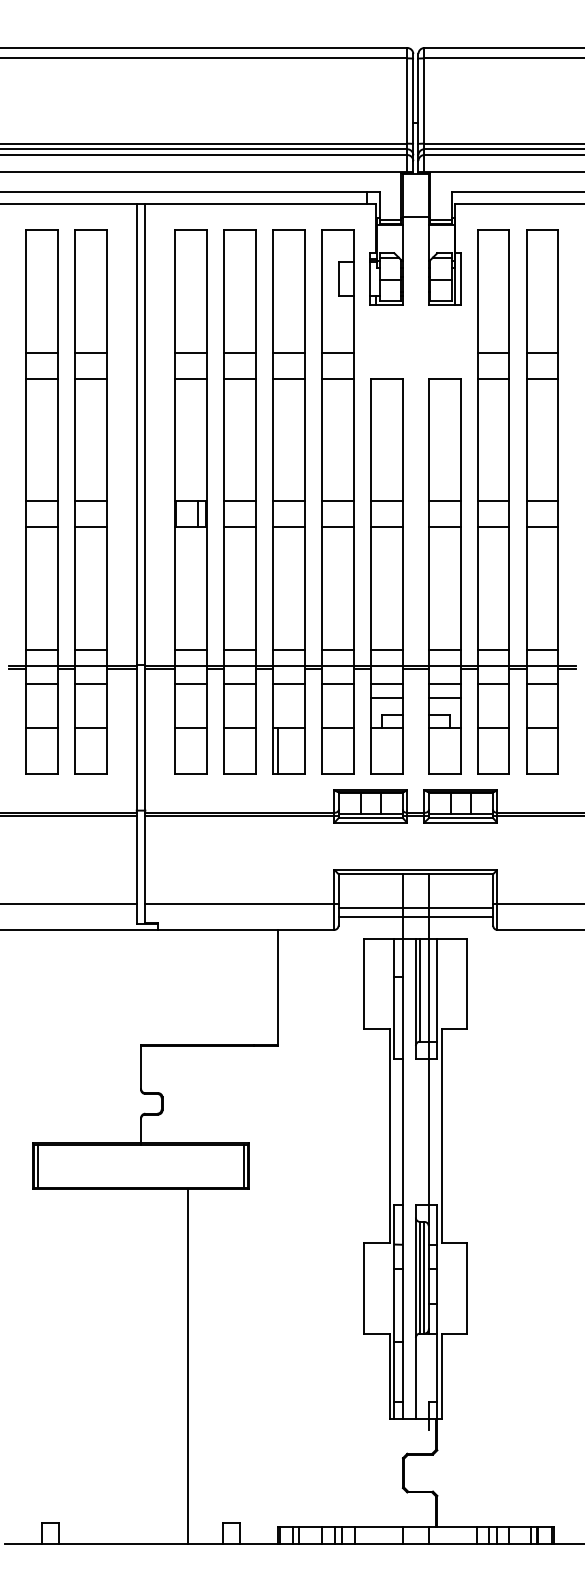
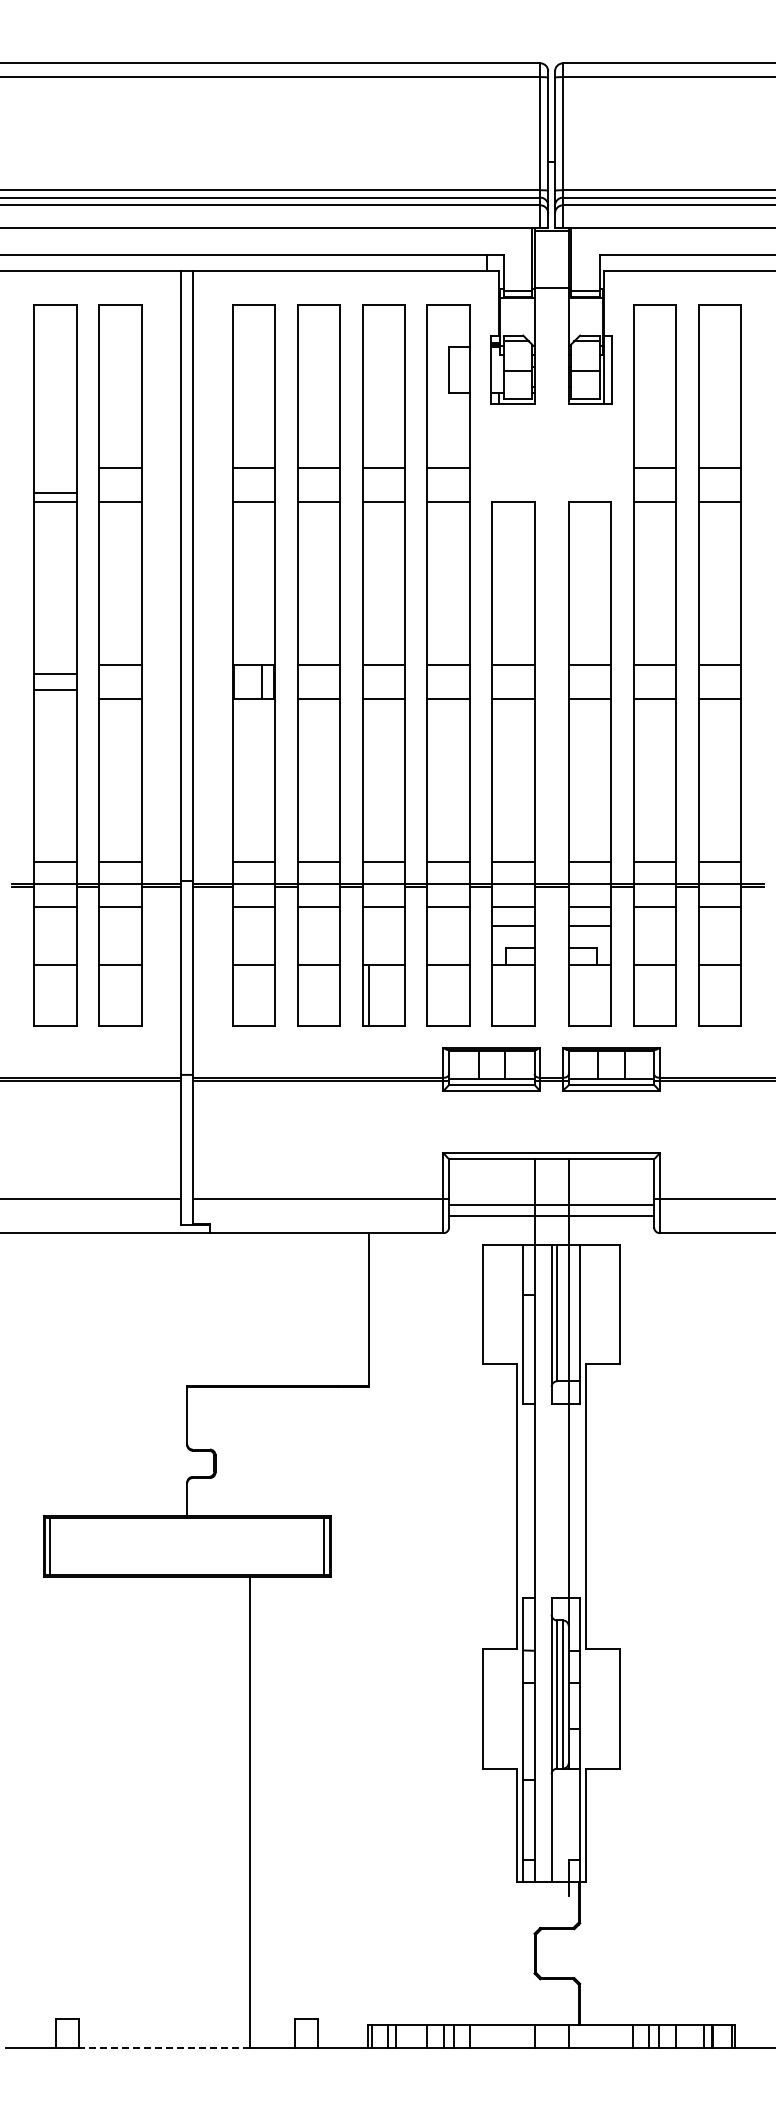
line: (41, 352) -> (55, 492), moved
line: (41, 501) -> (55, 689), moved
line: (41, 526) -> (55, 673), moved
line: (123, 1543) -> (163, 2047), solid -> dashed

